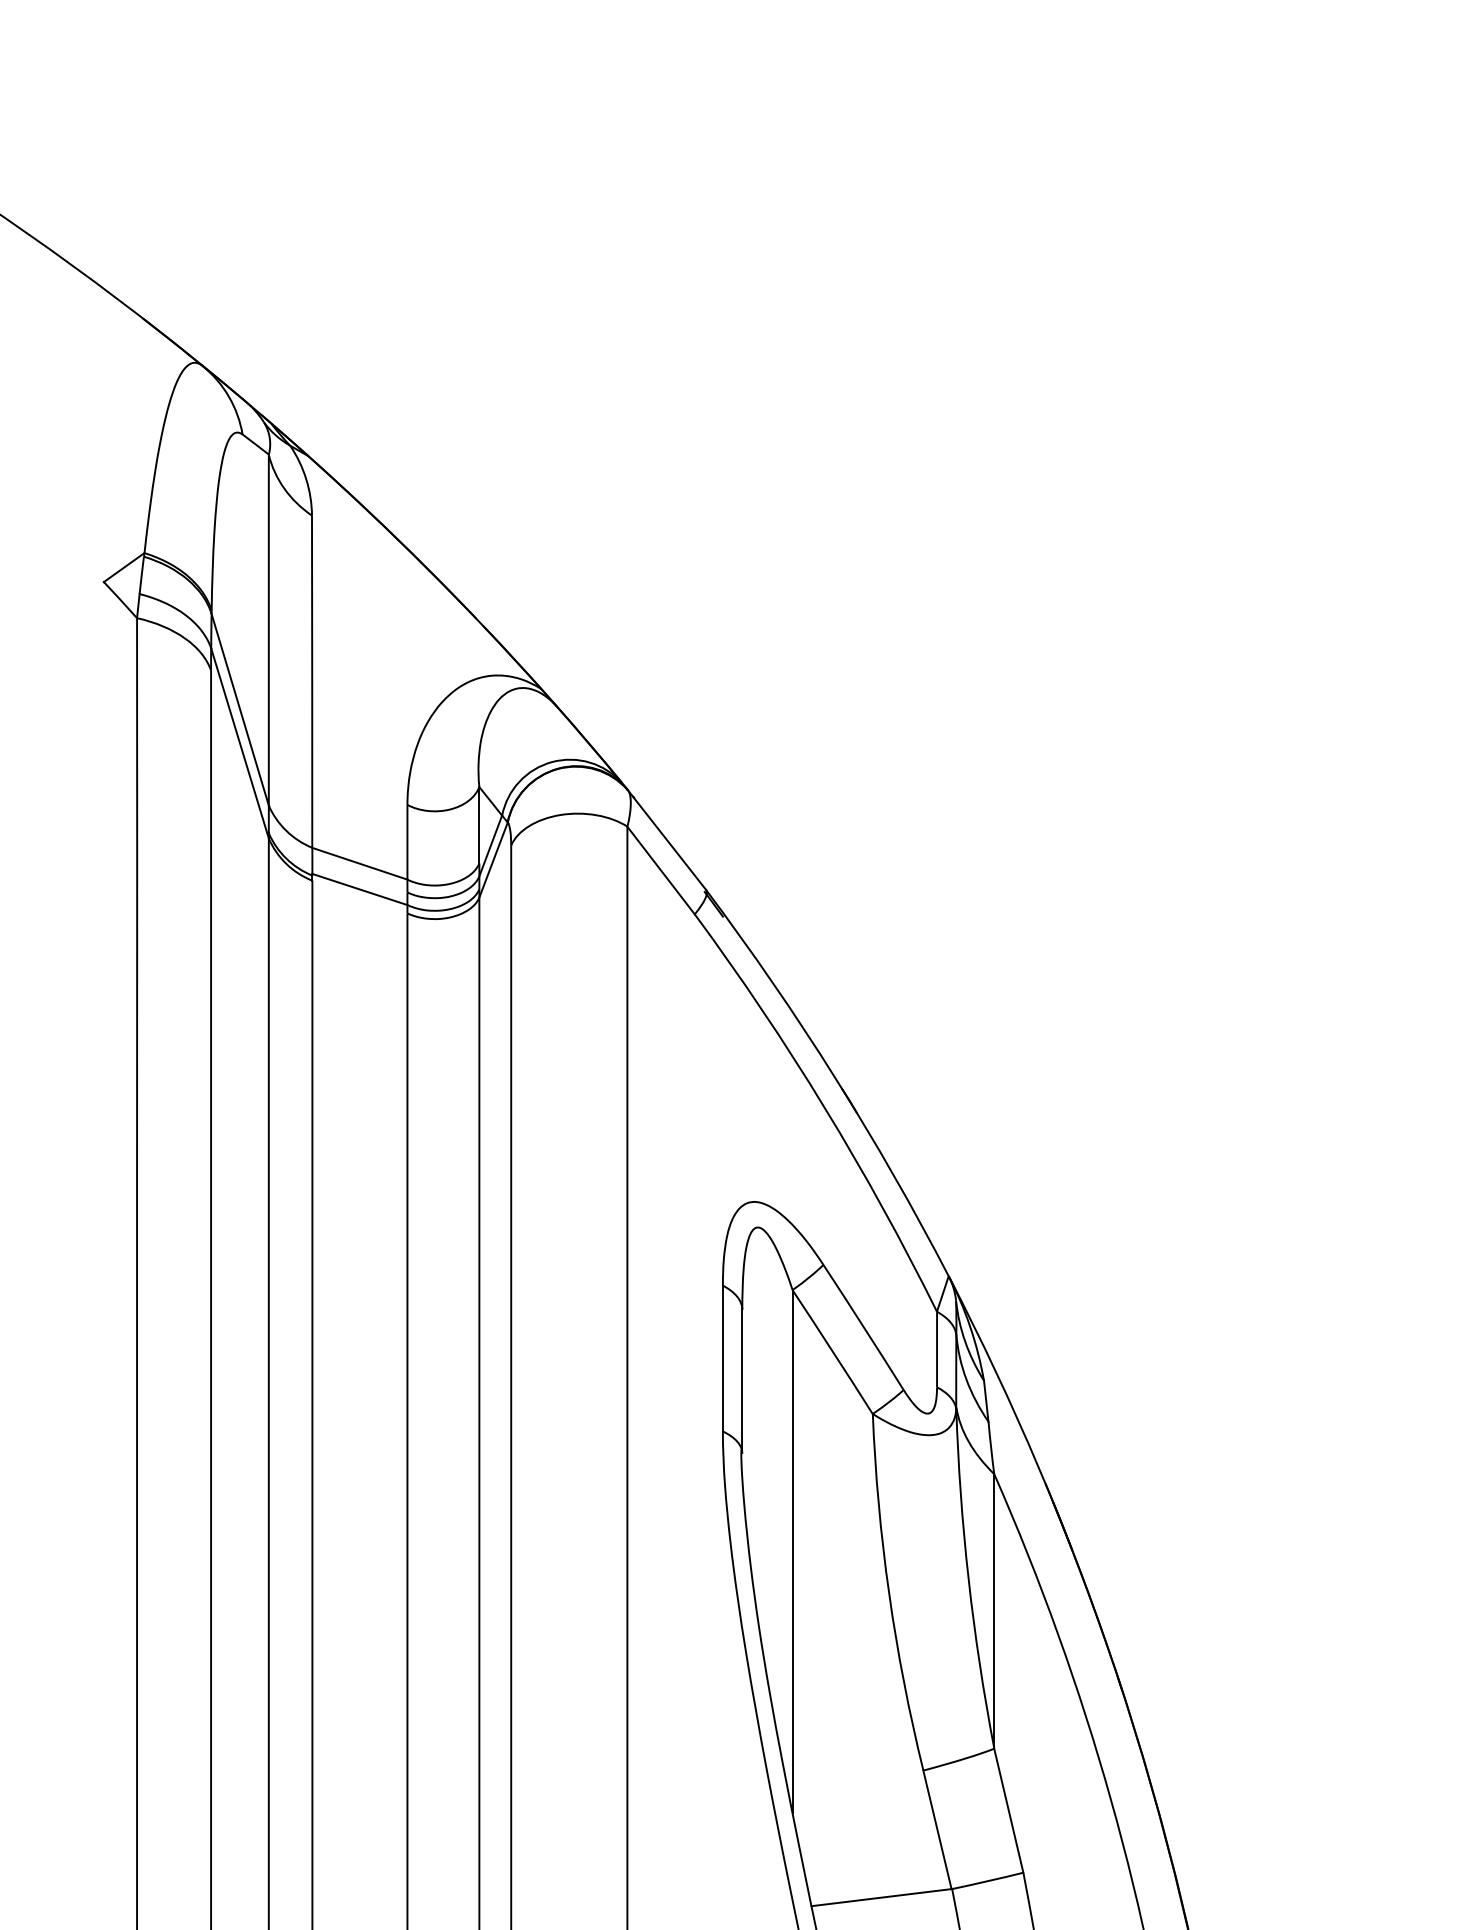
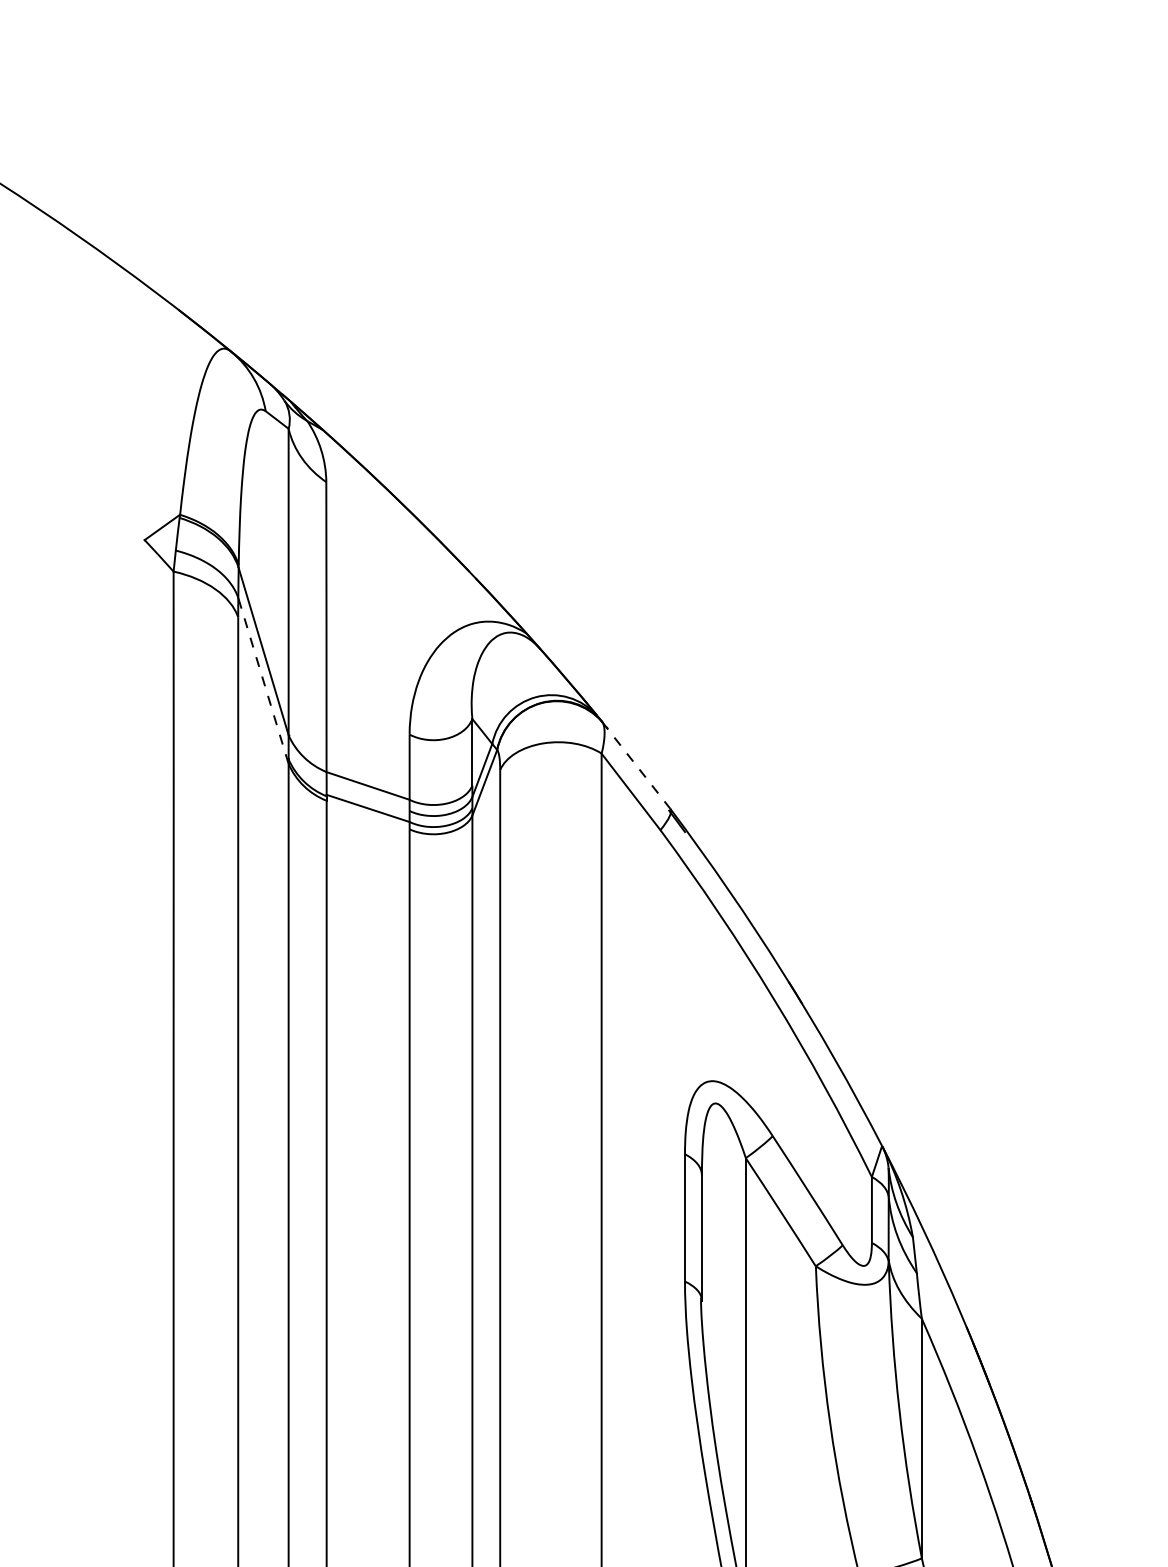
line: (239, 742) -> (263, 680), solid -> dashed
line: (667, 840) -> (636, 765), solid -> dashed

